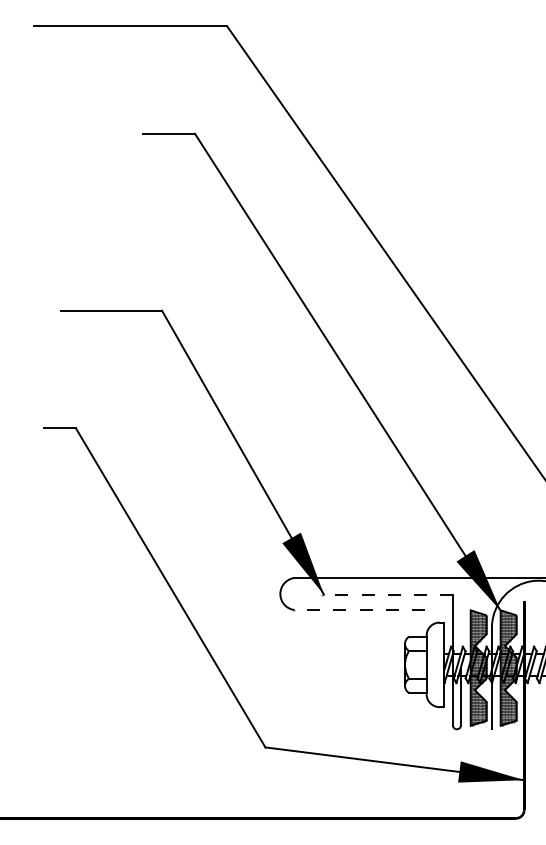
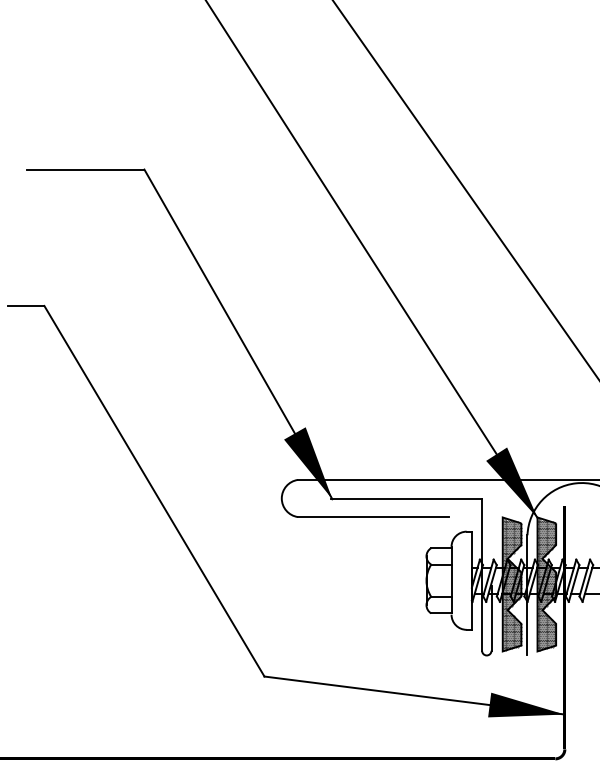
line: (387, 594) -> (406, 499), dashed -> solid
line: (359, 609) -> (373, 516), dashed -> solid

